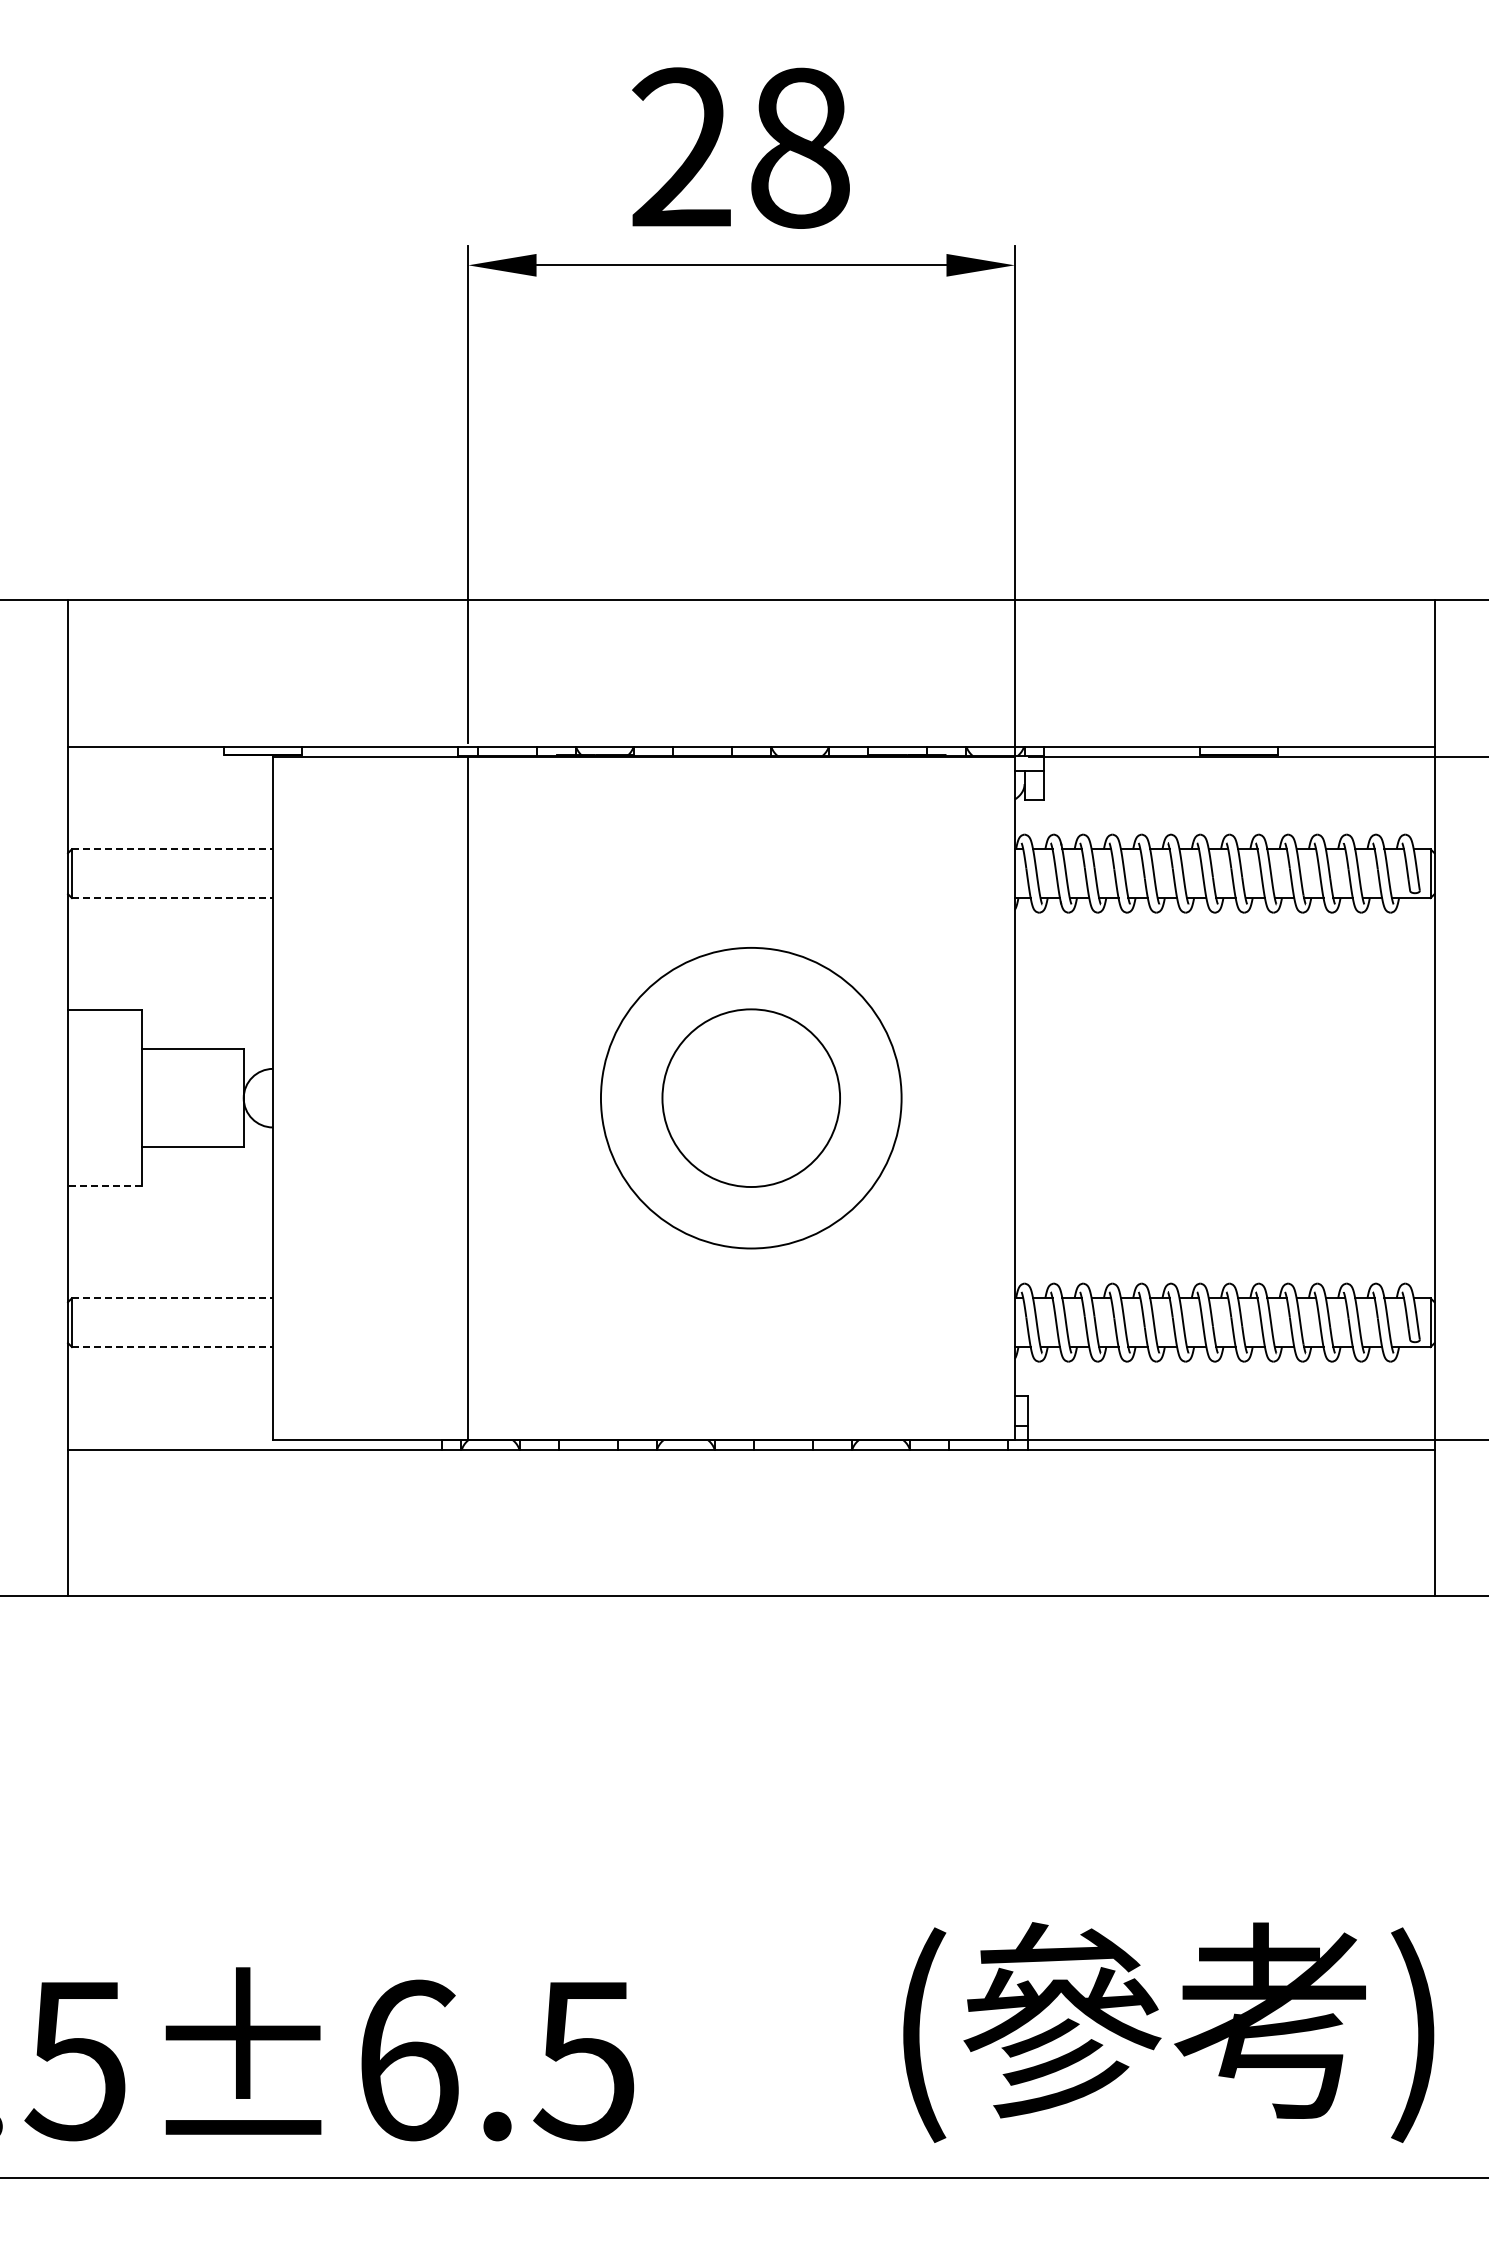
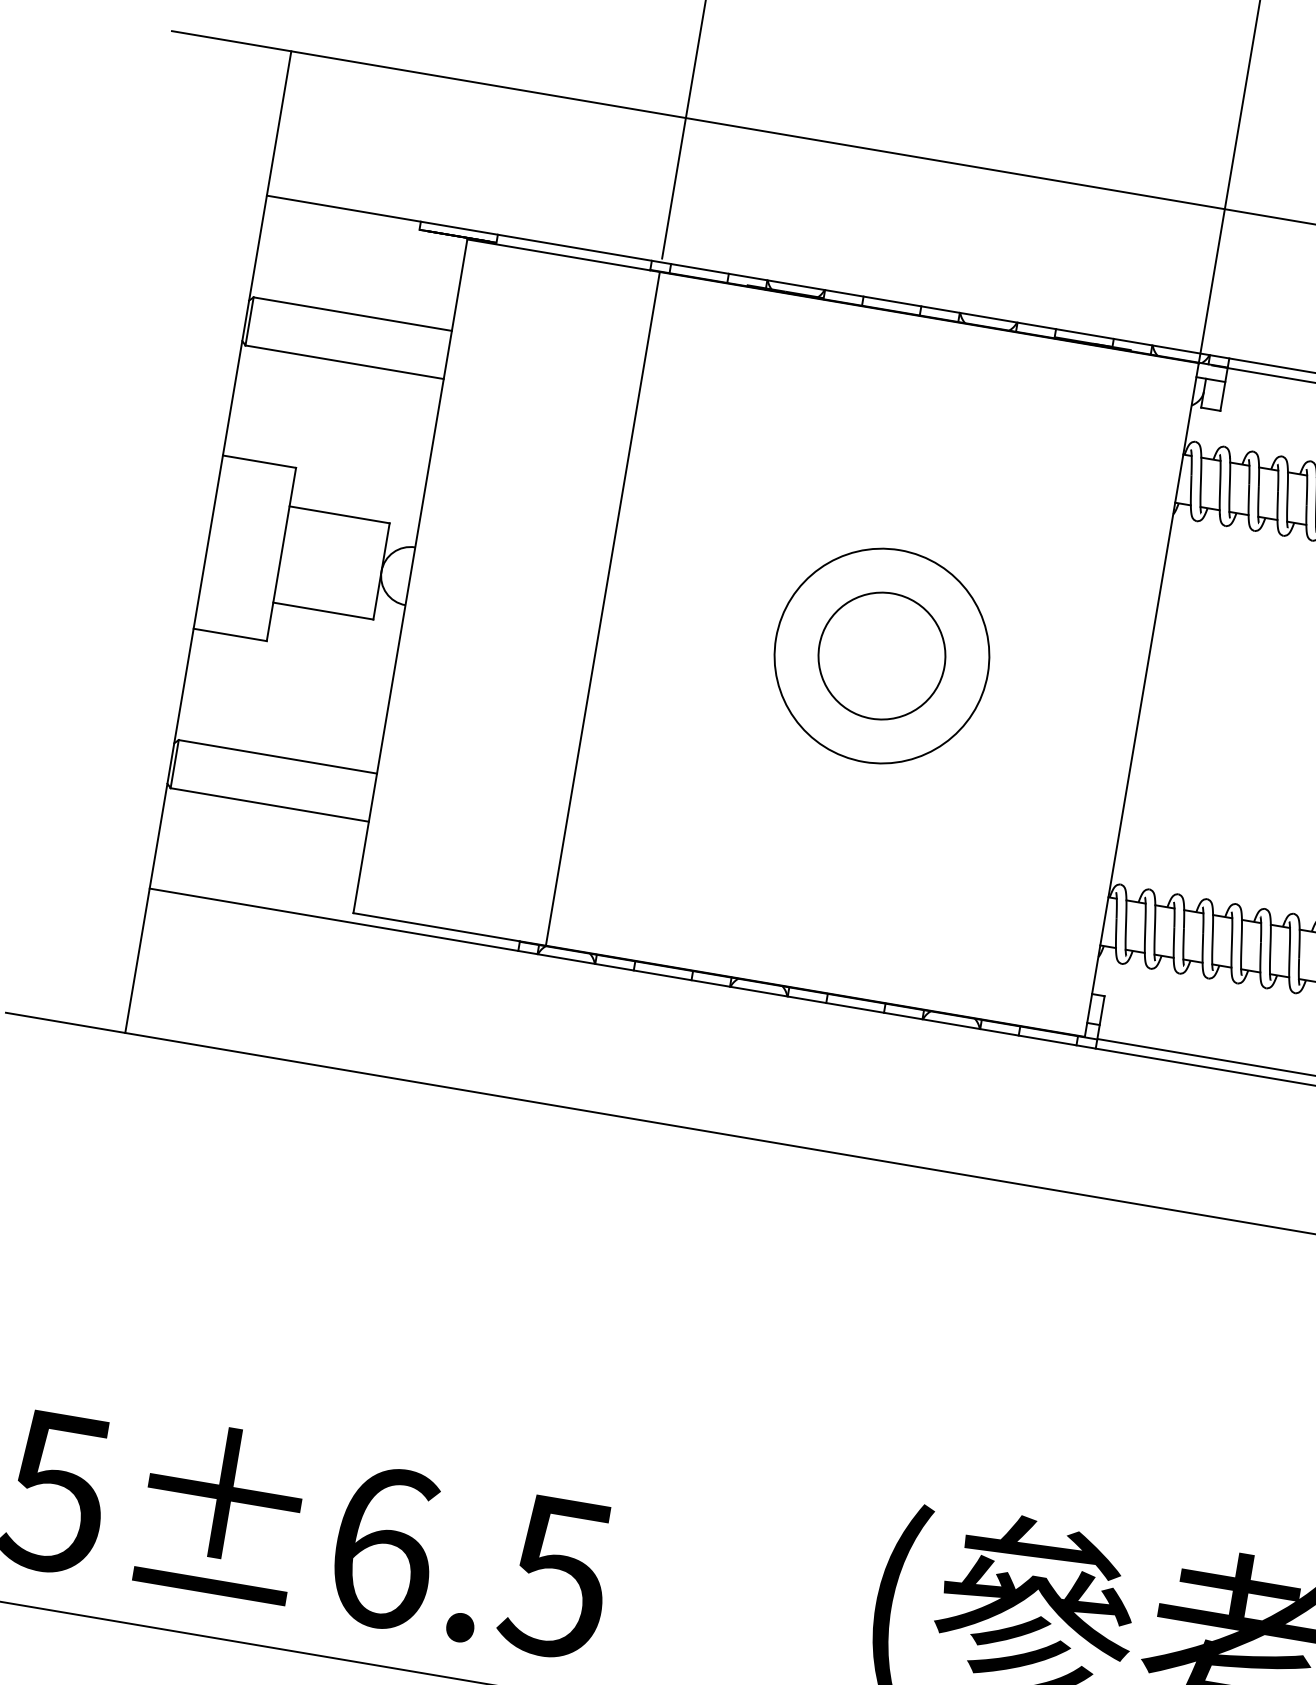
line: (172, 849) -> (352, 314), dashed -> solid
line: (172, 898) -> (344, 362), dashed -> solid
circle: (750, 1097) -> (881, 655), size x0.71
circle: (750, 1097) -> (881, 655), size x0.71
line: (104, 1186) -> (229, 635), dashed -> solid
line: (172, 1298) -> (277, 757), dashed -> solid
line: (172, 1347) -> (269, 805), dashed -> solid

